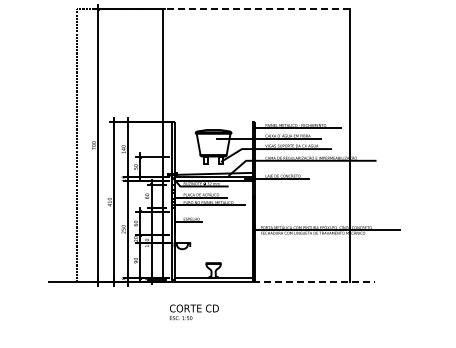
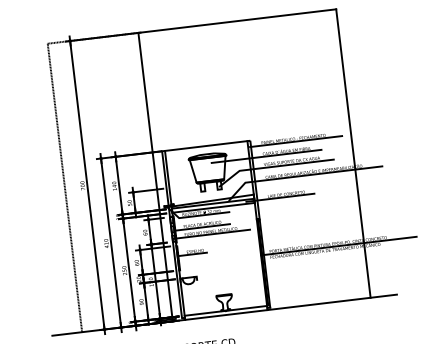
line: (256, 9) -> (237, 21), dashed -> solid
line: (213, 122) -> (206, 146), added
line: (314, 282) -> (333, 302), dashed -> solid

